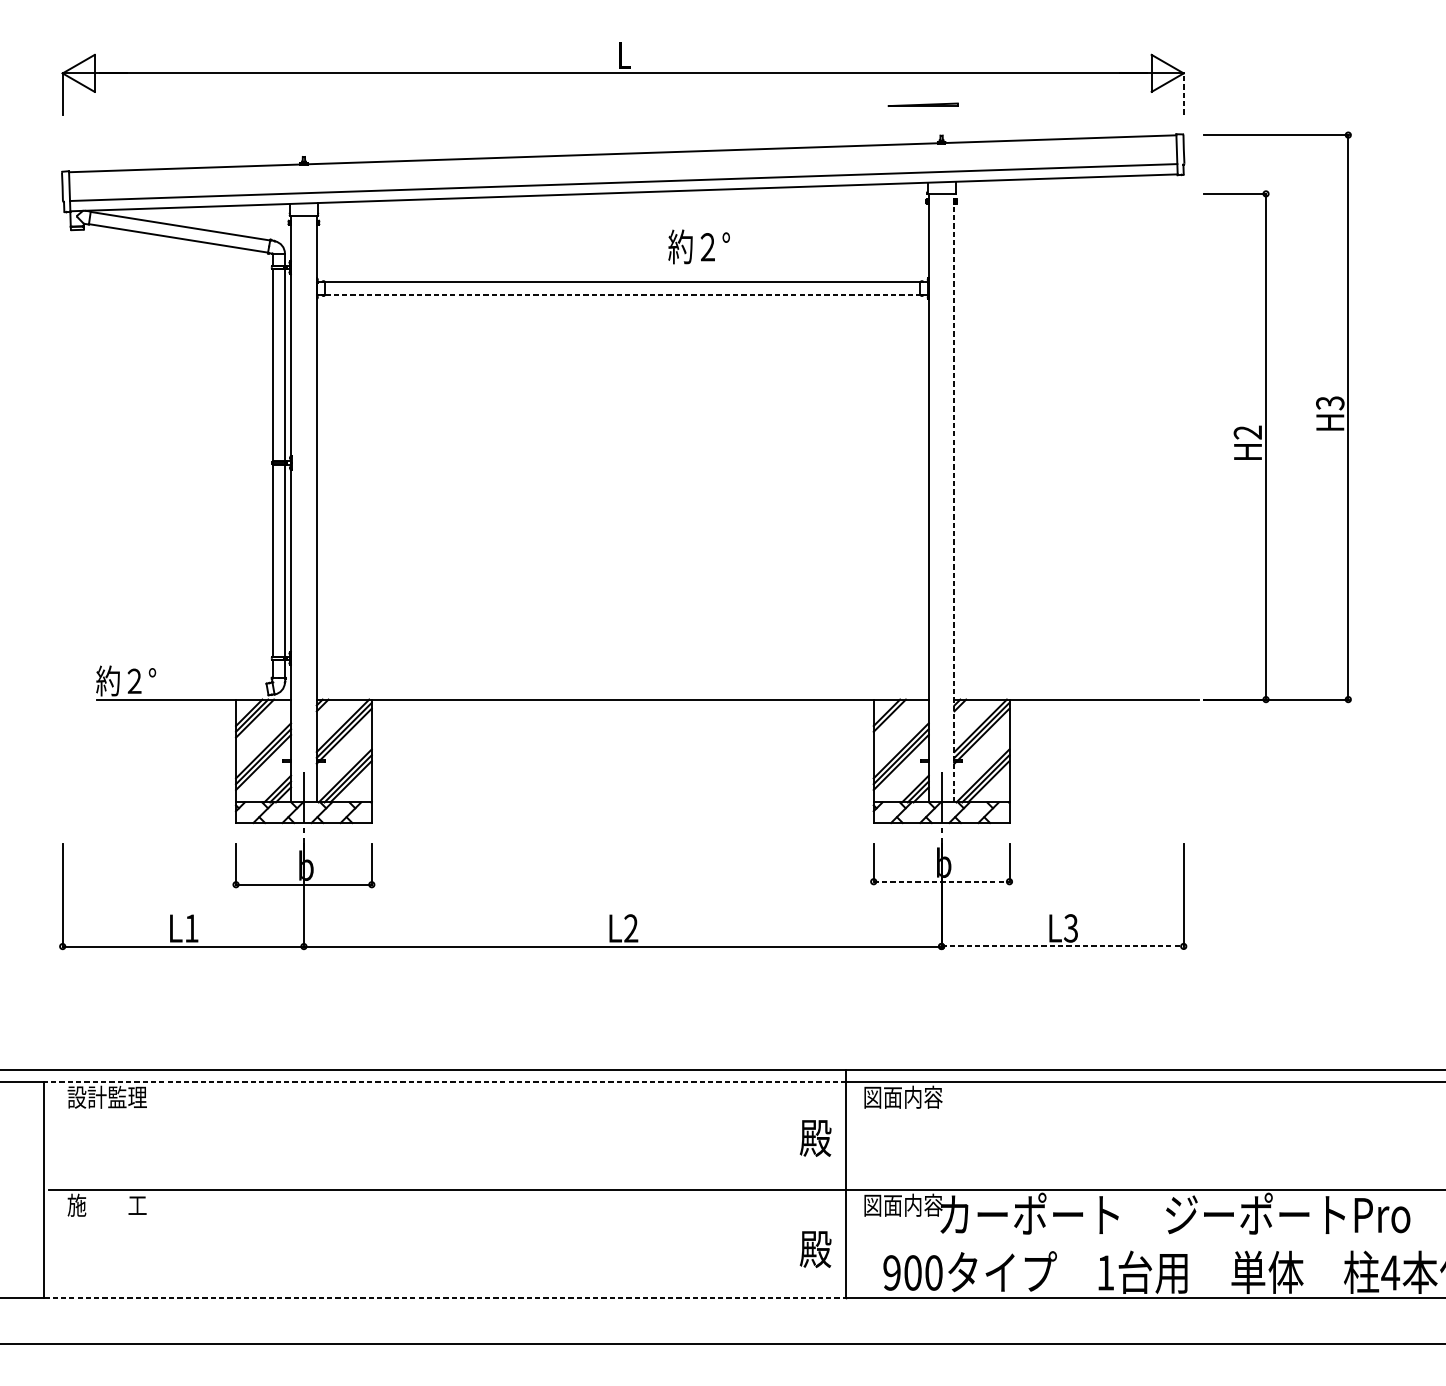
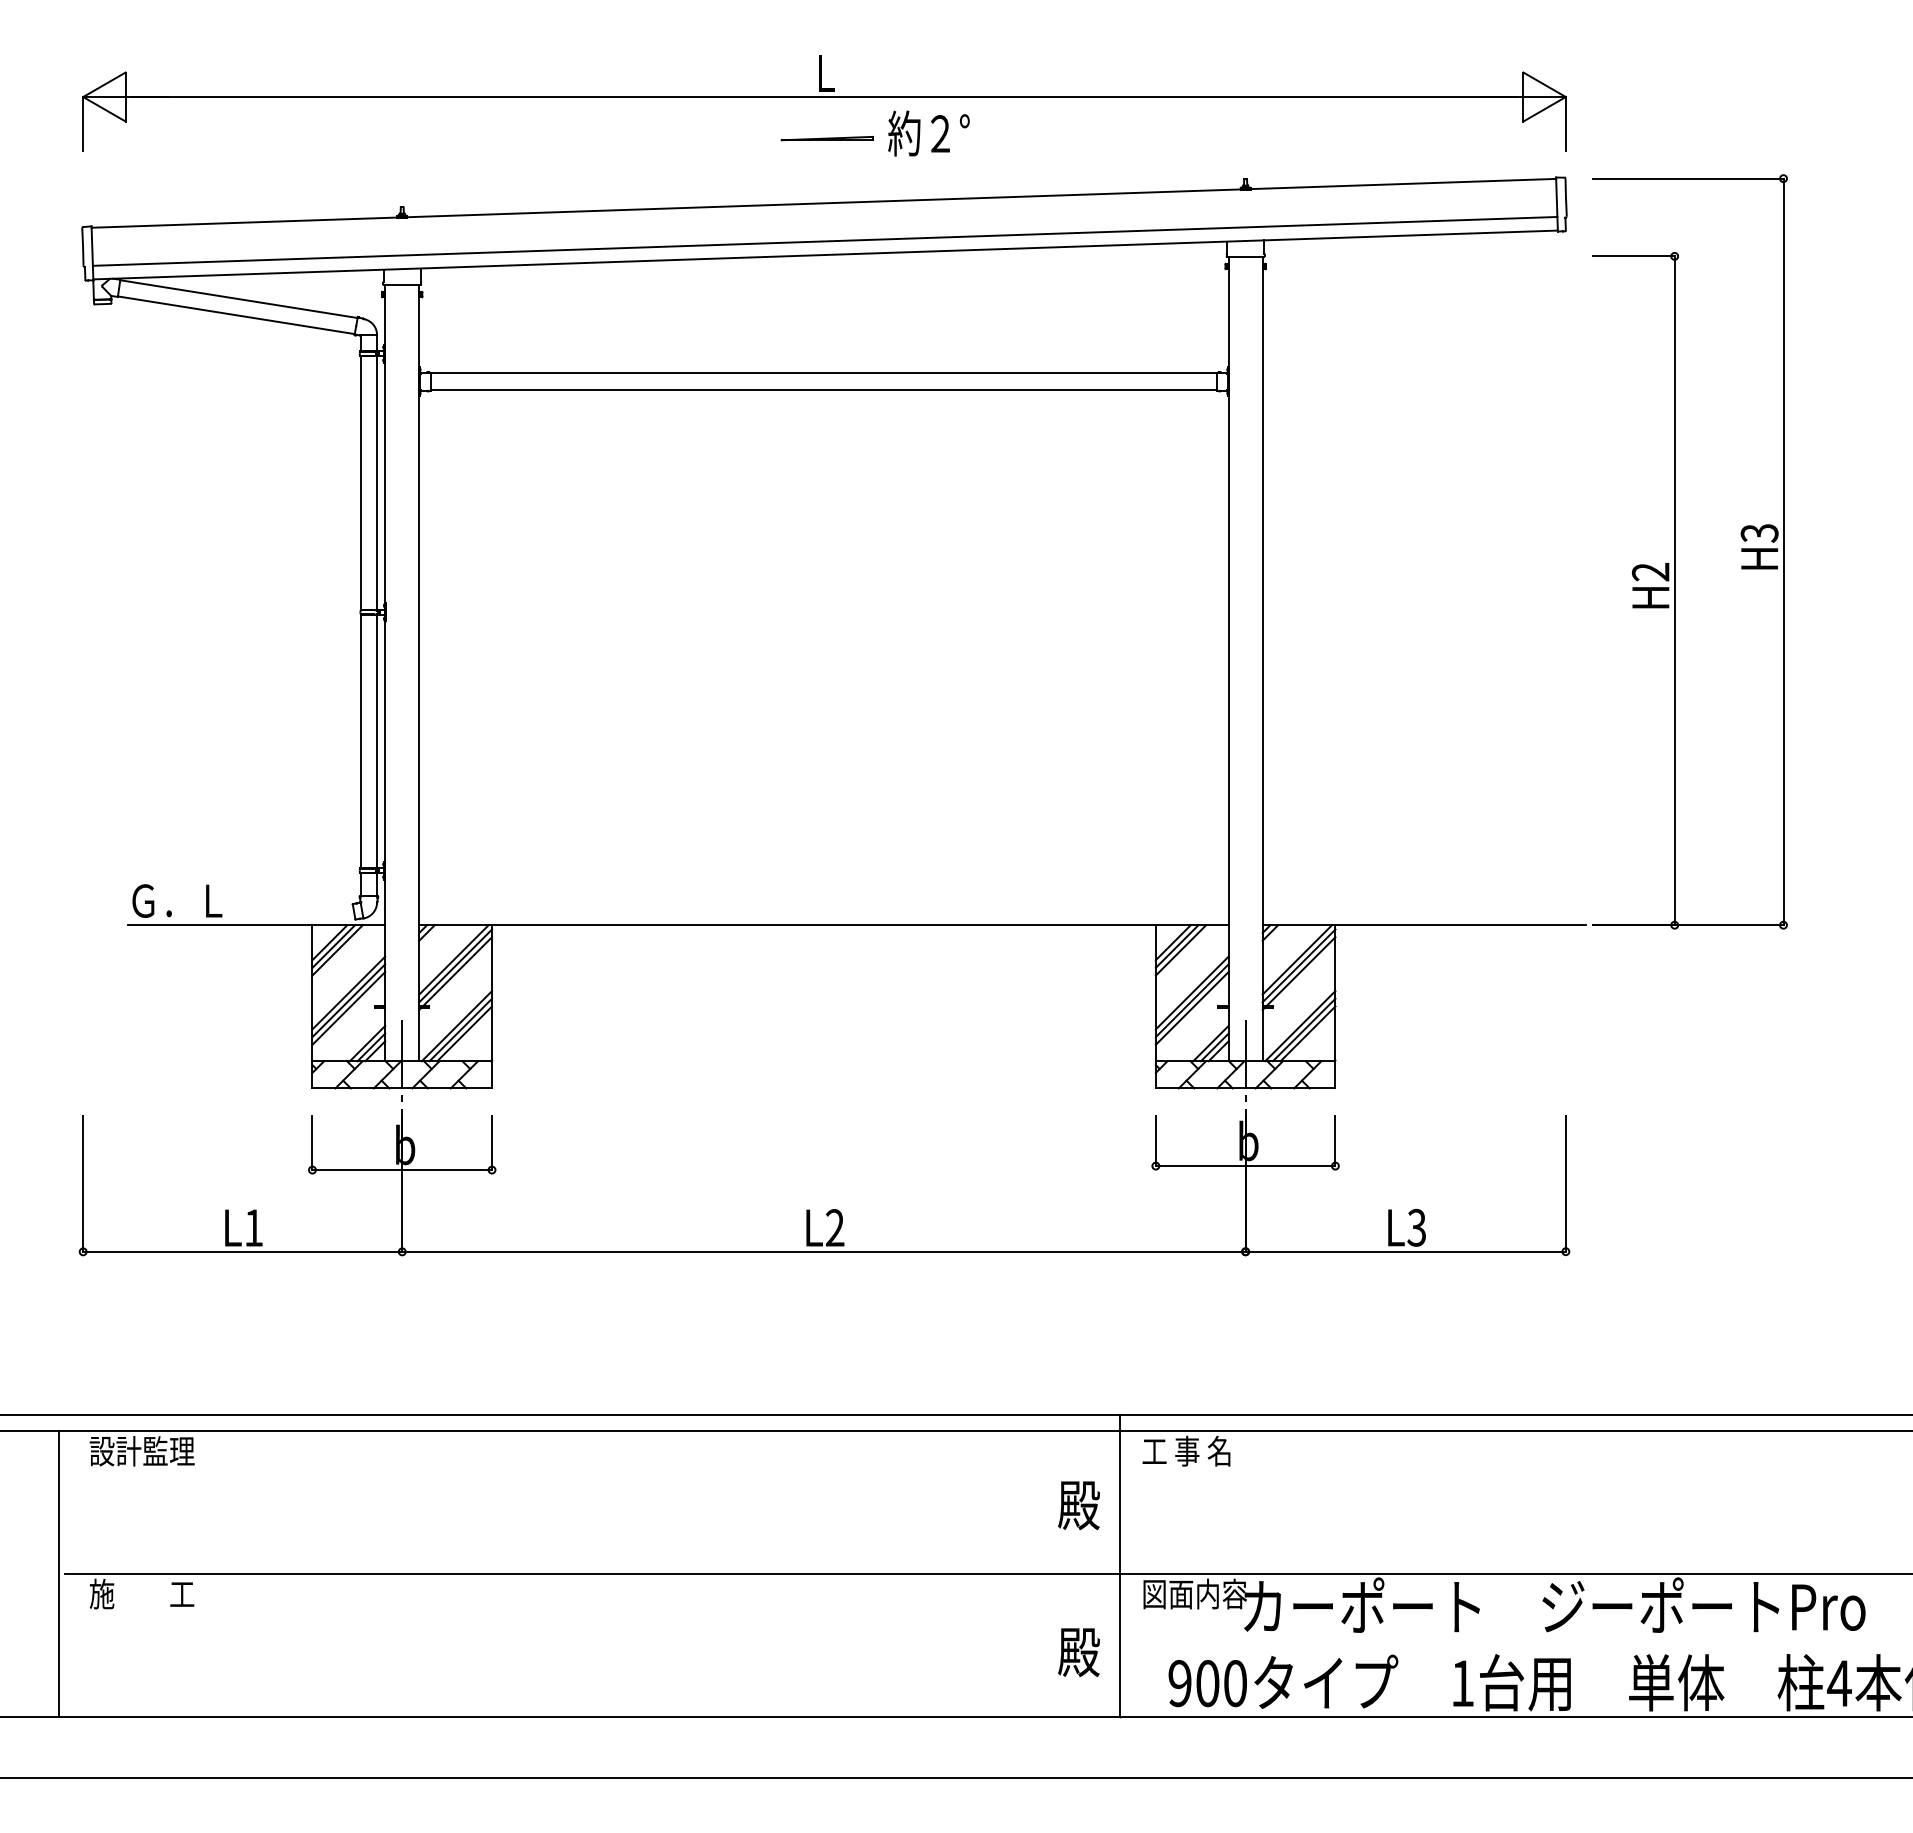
line: (1183, 93) -> (1565, 123), dashed -> solid
line: (922, 104) -> (826, 138), moved
text: (698, 246) -> (928, 133), moved
line: (623, 294) -> (824, 389), dashed -> solid
line: (954, 497) -> (1262, 658), dashed -> solid
text: (131, 680) -> (174, 900), 約２° -> Ｇ．Ｌ
line: (892, 718) -> (1180, 950), added
line: (941, 882) -> (1245, 1166), dashed -> solid
line: (1063, 946) -> (1406, 1251), dashed -> solid
line: (445, 1082) -> (589, 1431), dashed -> solid
text: (902, 1096) -> (1194, 1450), 図面内容 -> 工 事 名
line: (445, 1297) -> (589, 1716), dashed -> solid

